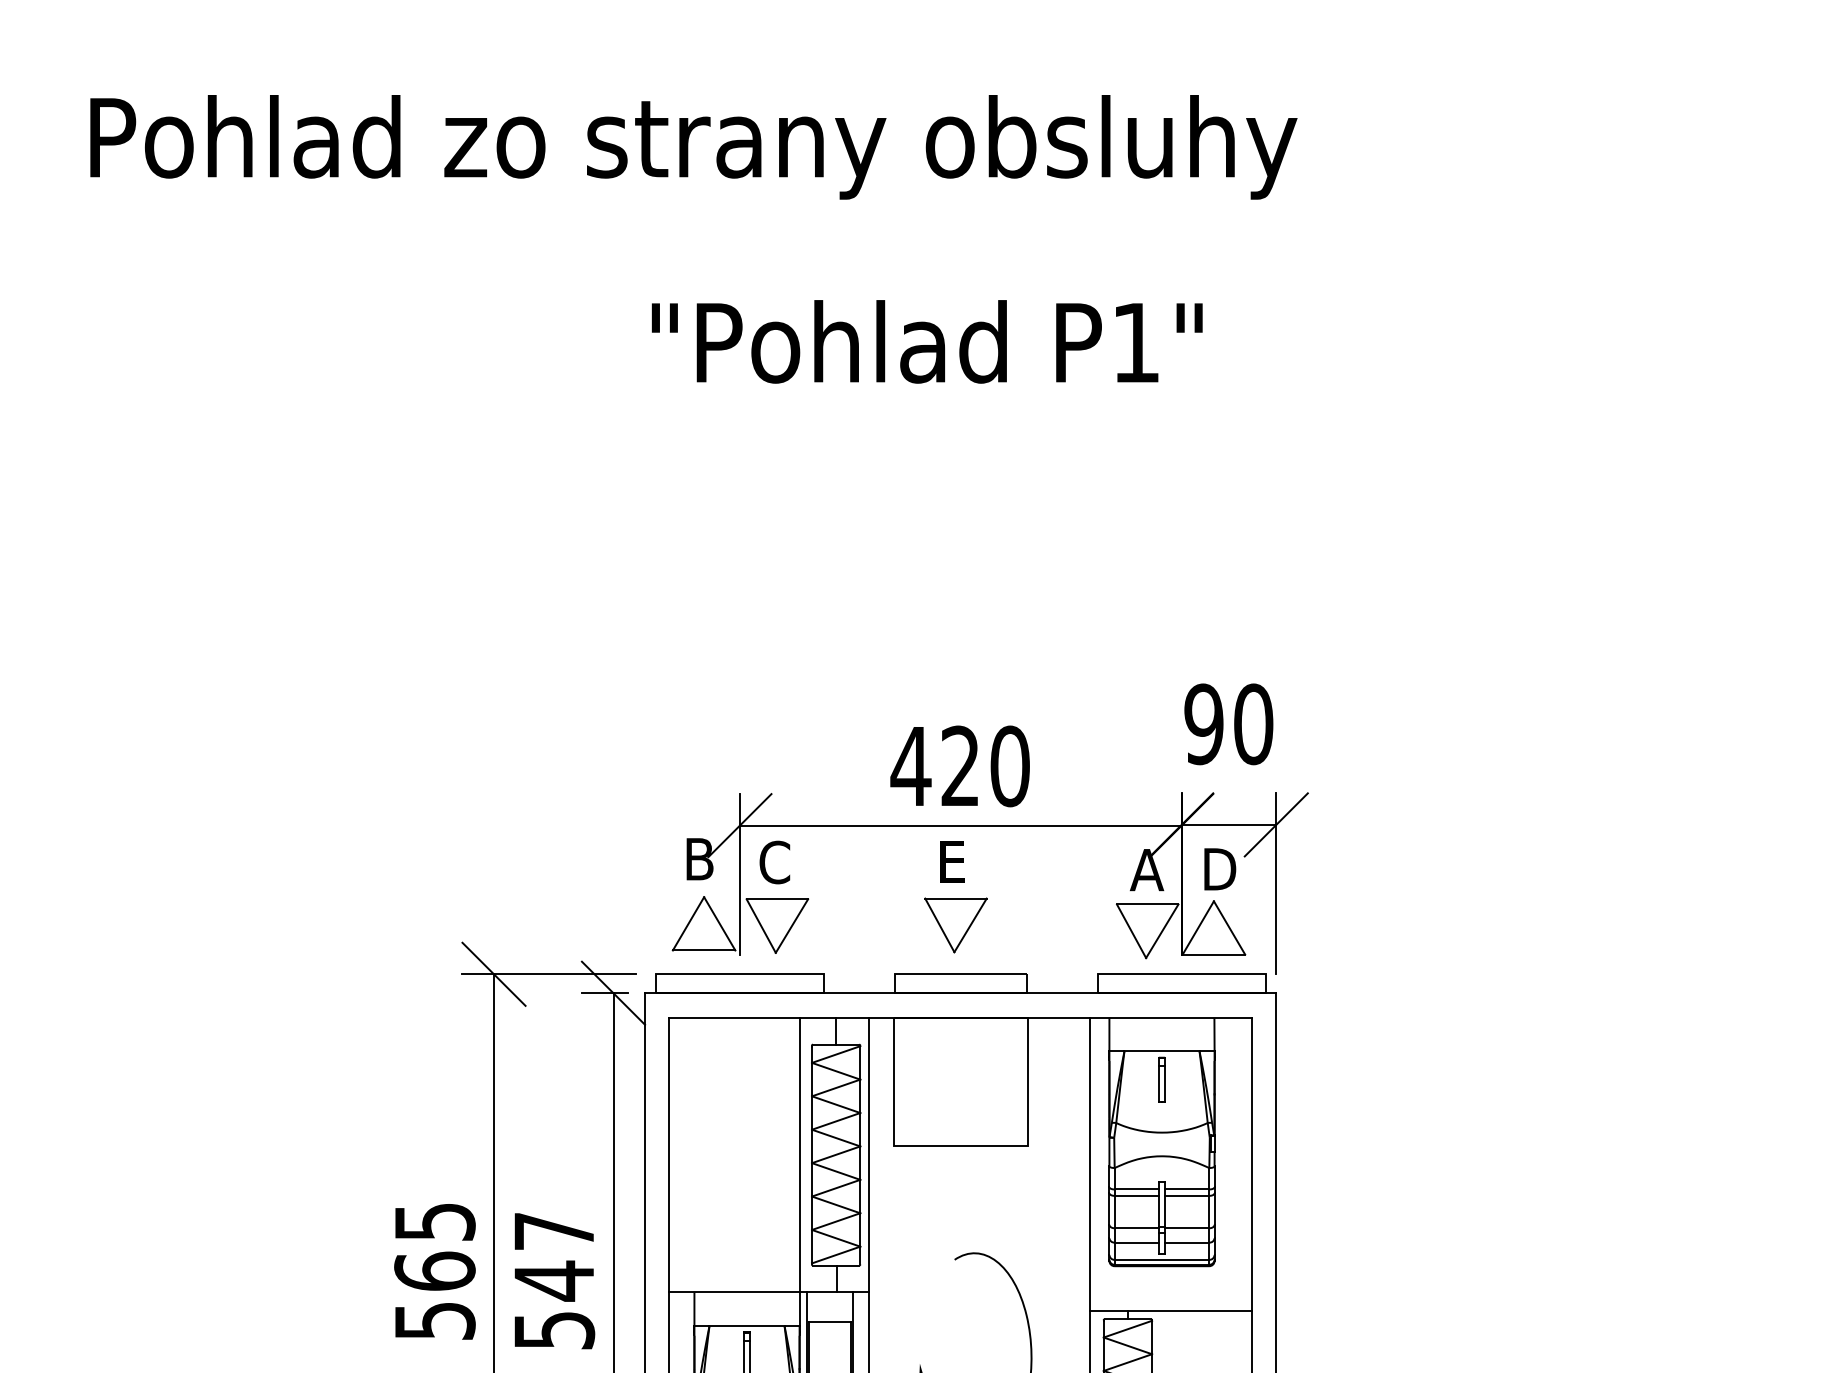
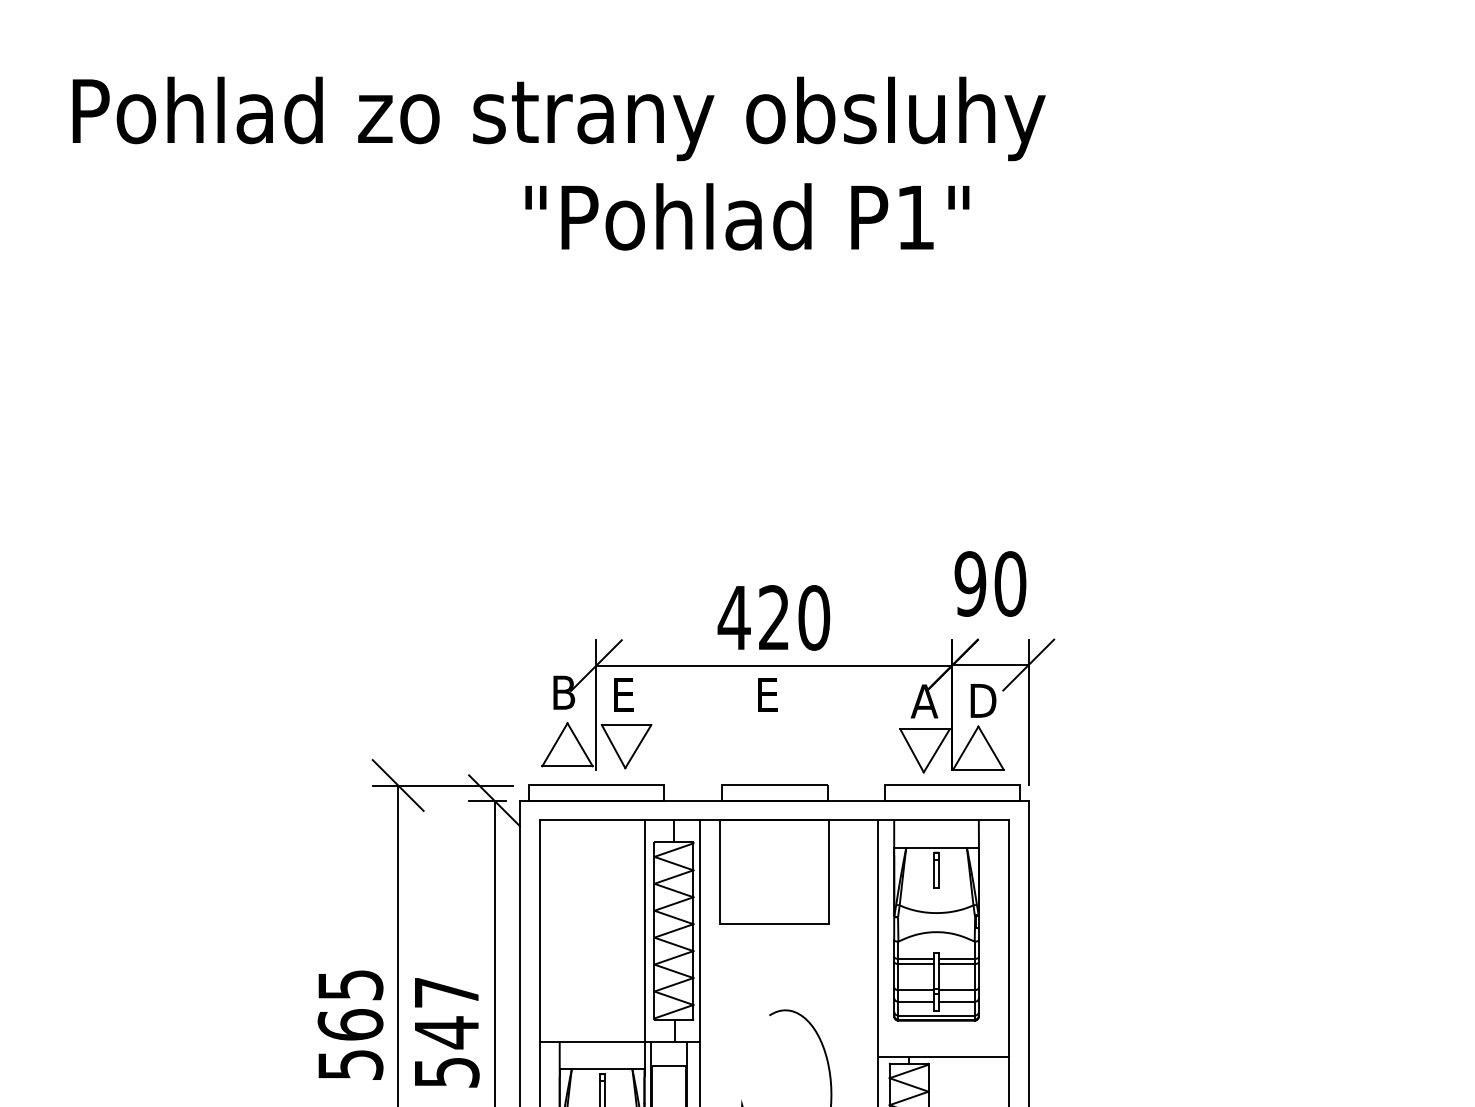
text: (926, 341) -> (746, 216), moved
text: (774, 862) -> (624, 695), C -> E
part: (955, 925) -> (770, 746), removed

